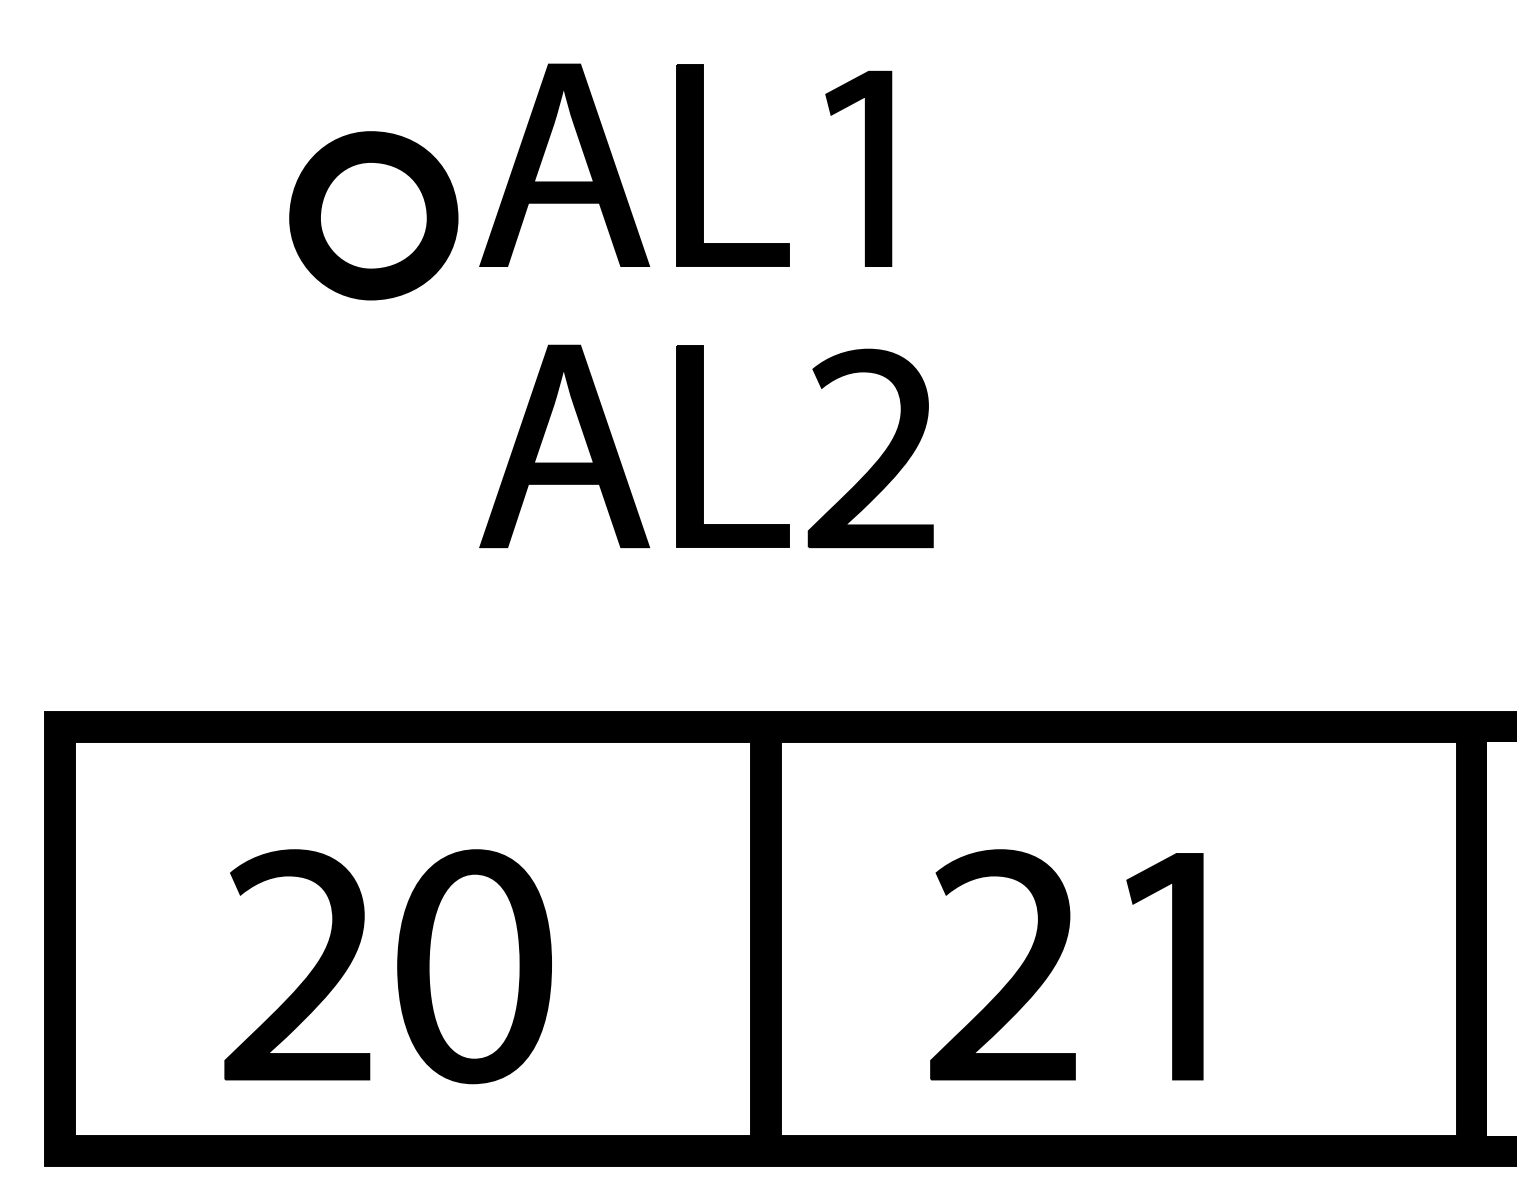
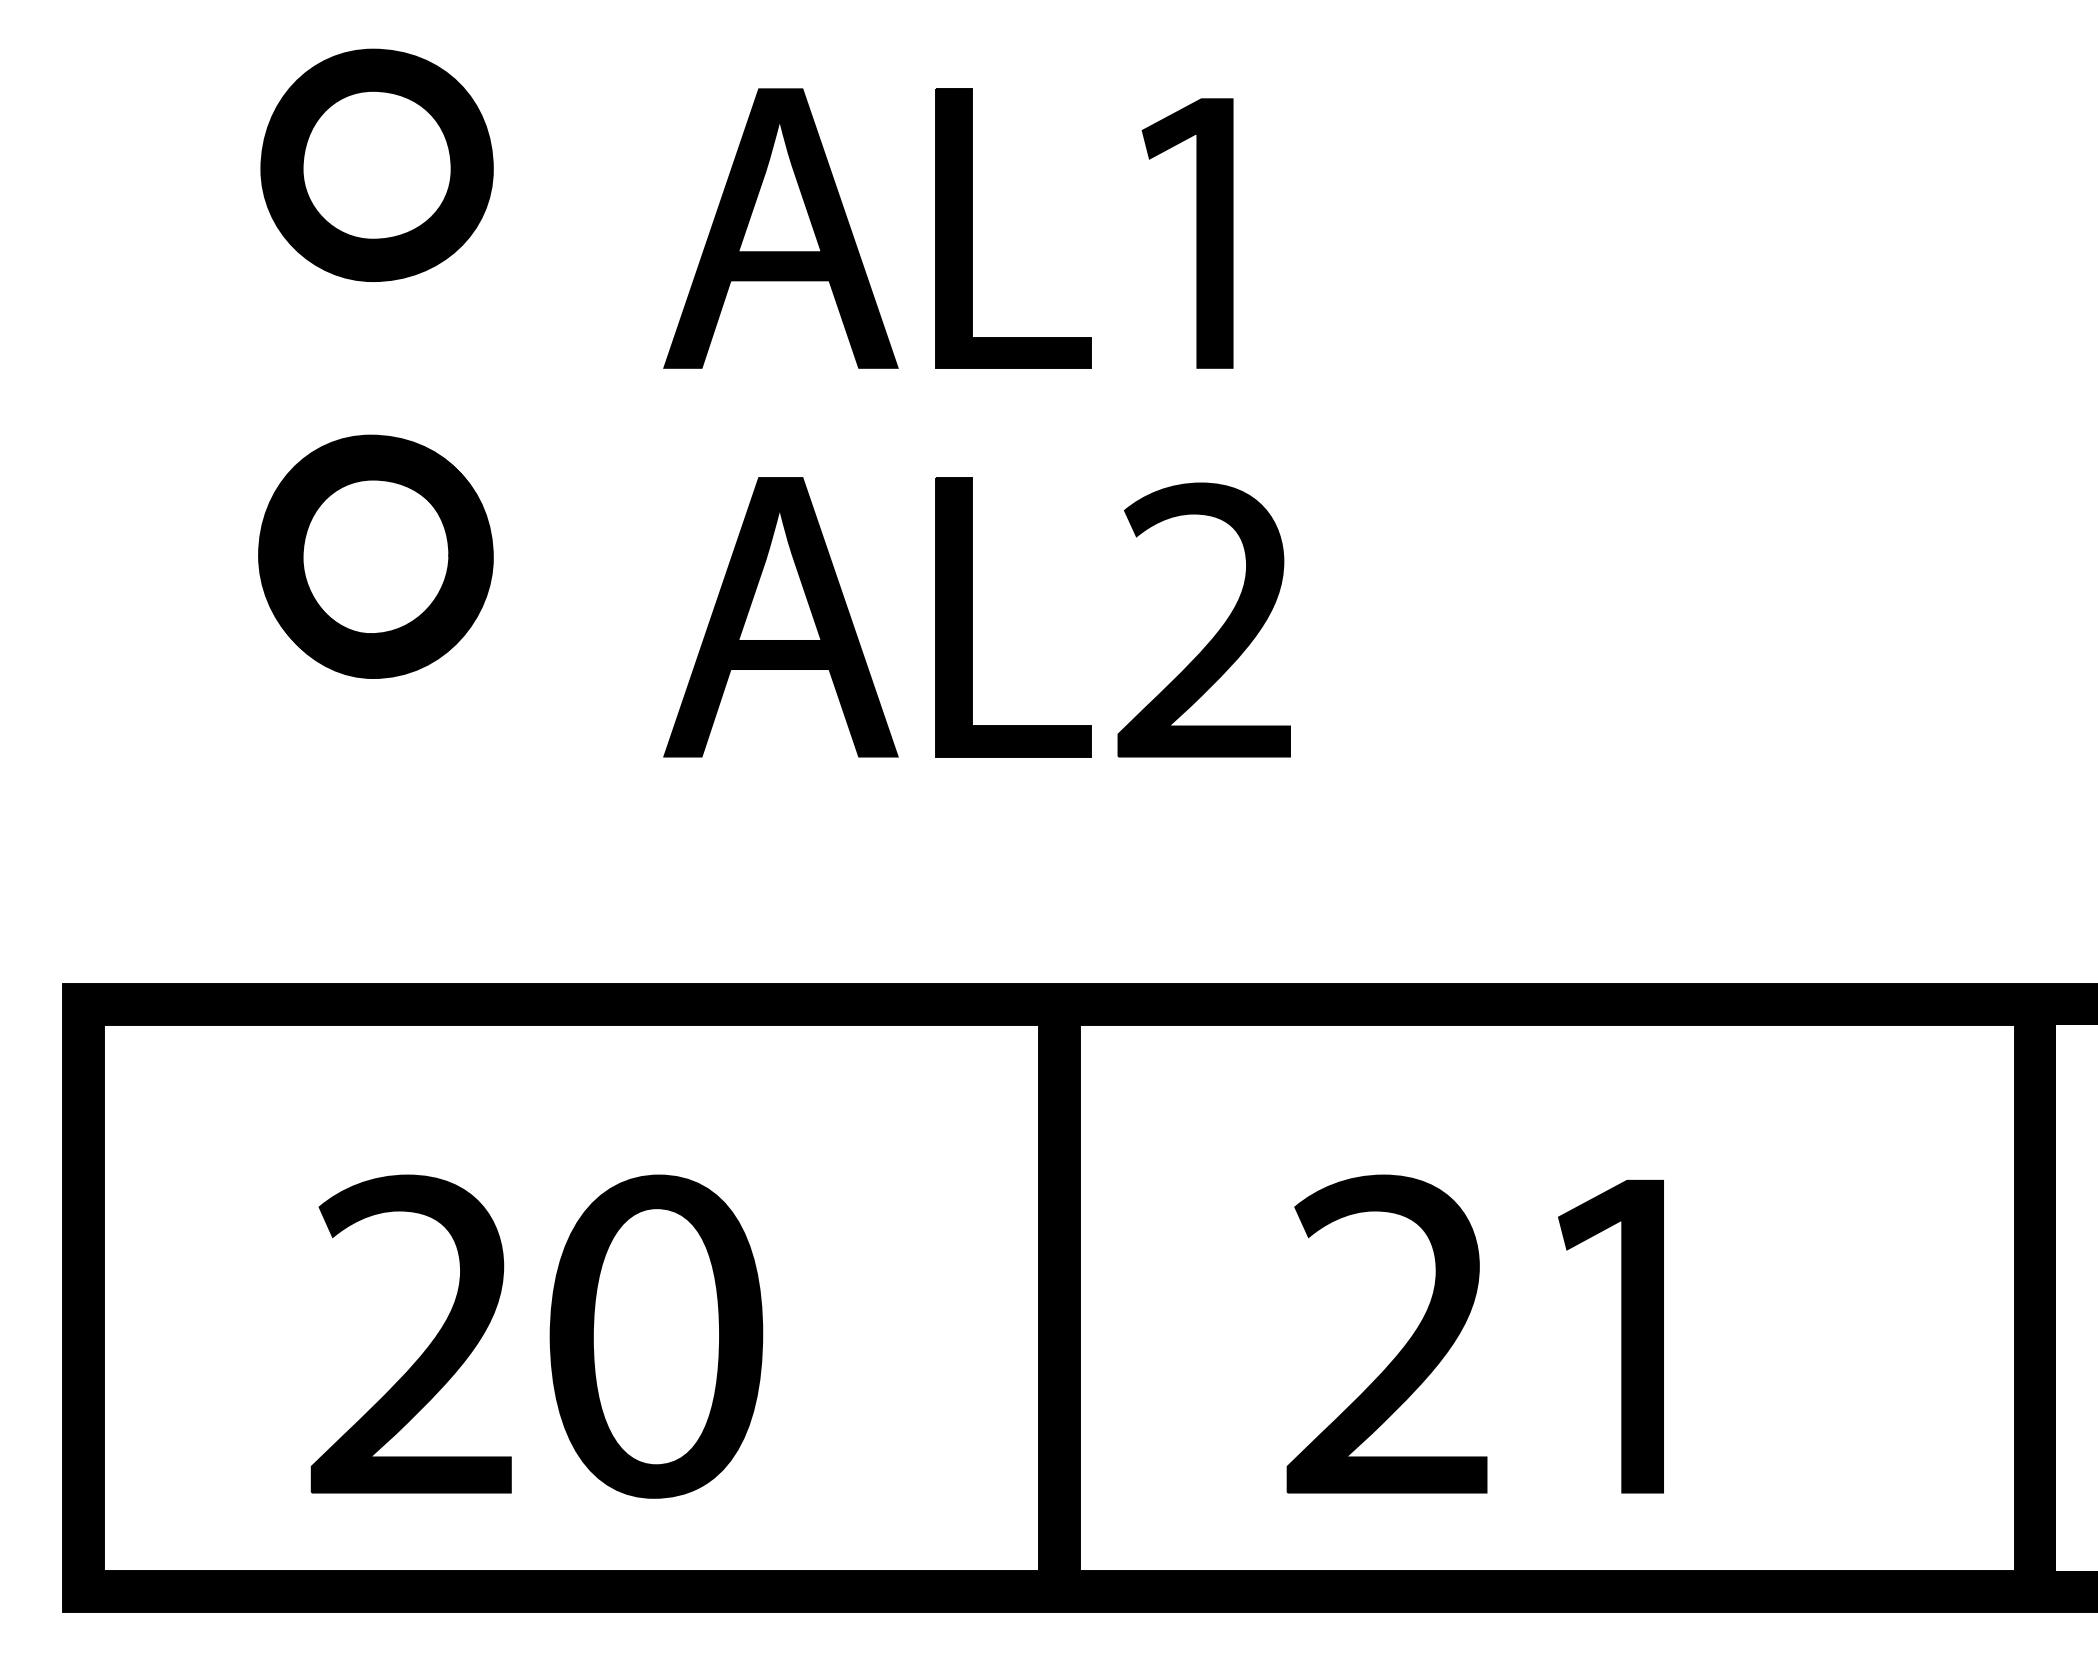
part: (373, 215) -> (376, 164), moved
part: (271, 402) -> (375, 556), added

